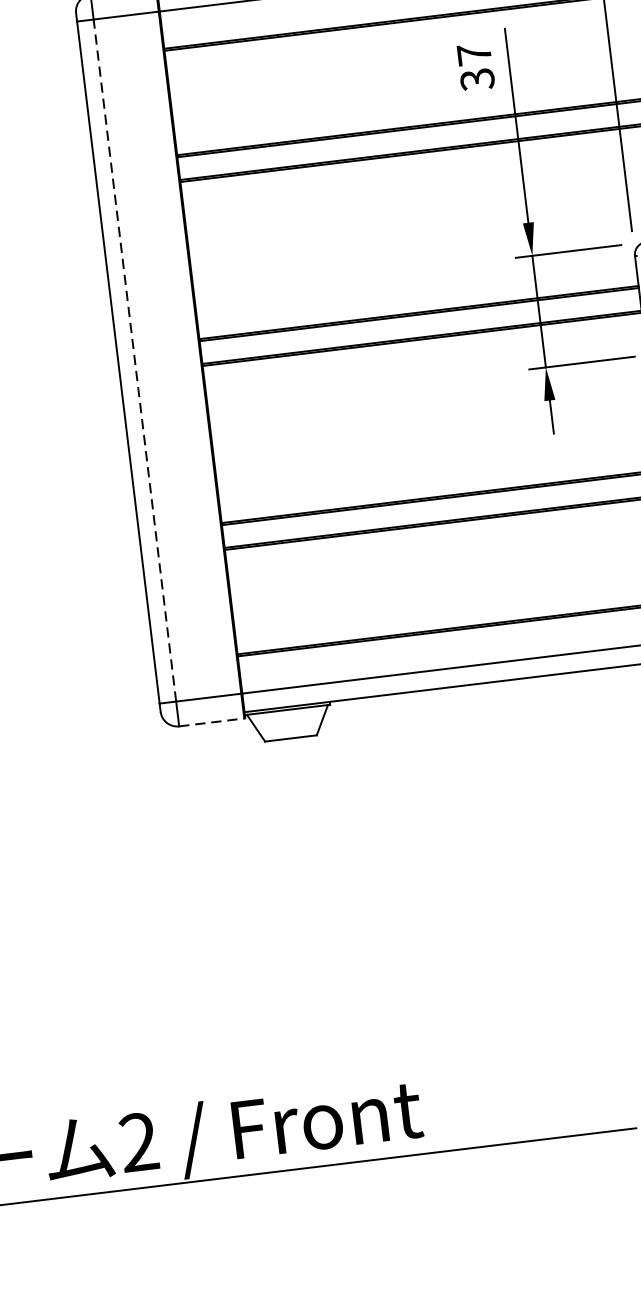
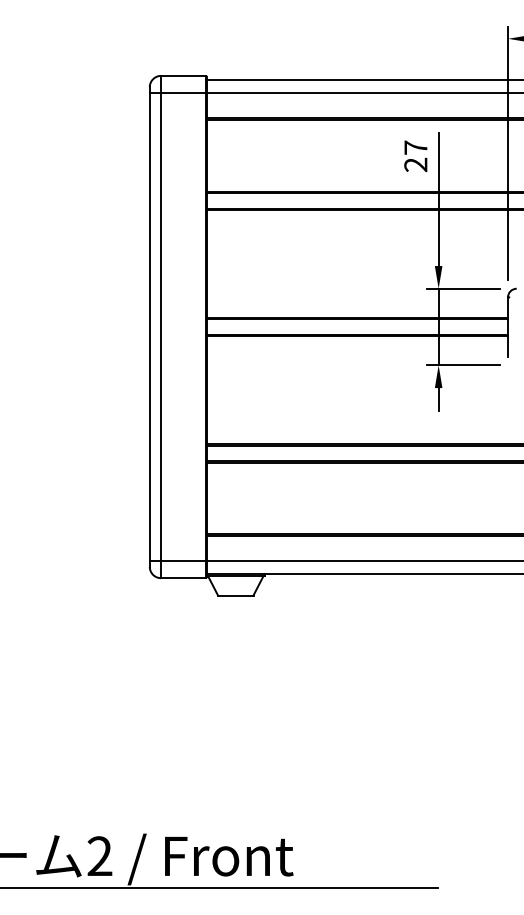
text: (476, 78) -> (415, 164), 37 -> 27
line: (135, 359) -> (161, 326), dashed -> solid
line: (211, 722) -> (183, 578), dashed -> solid

